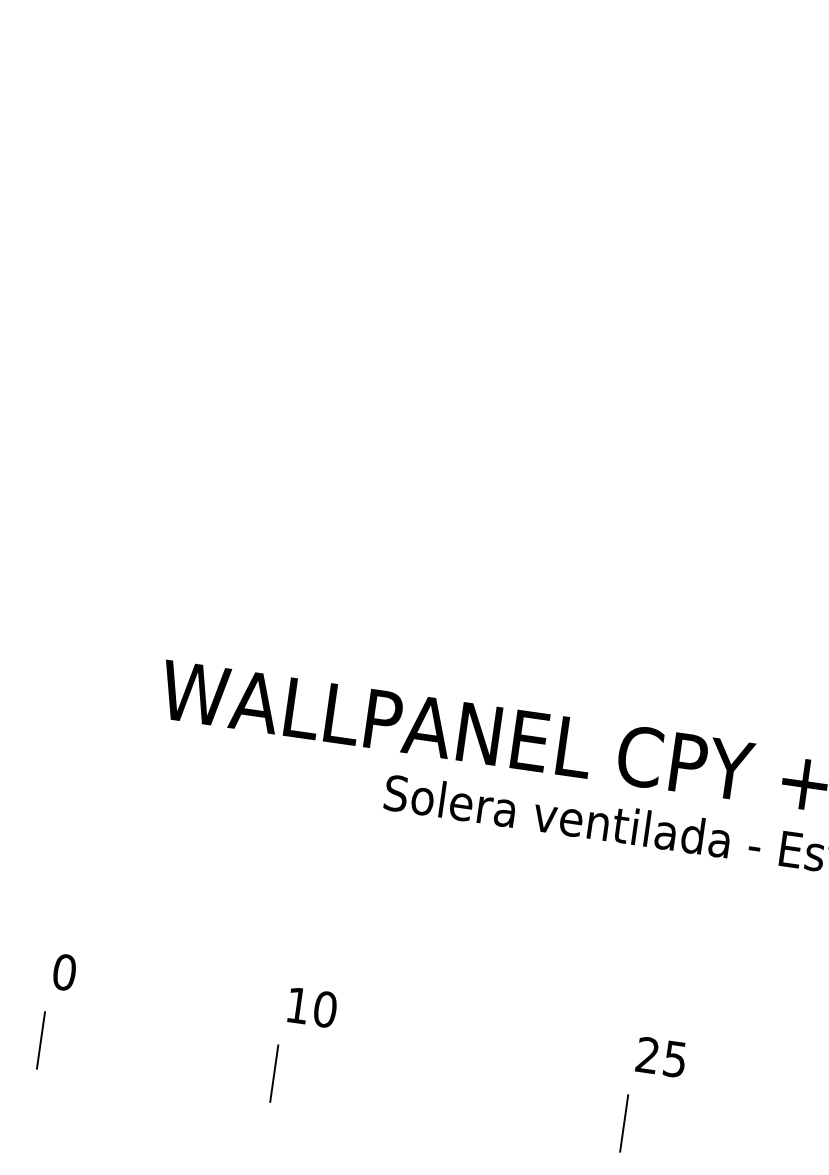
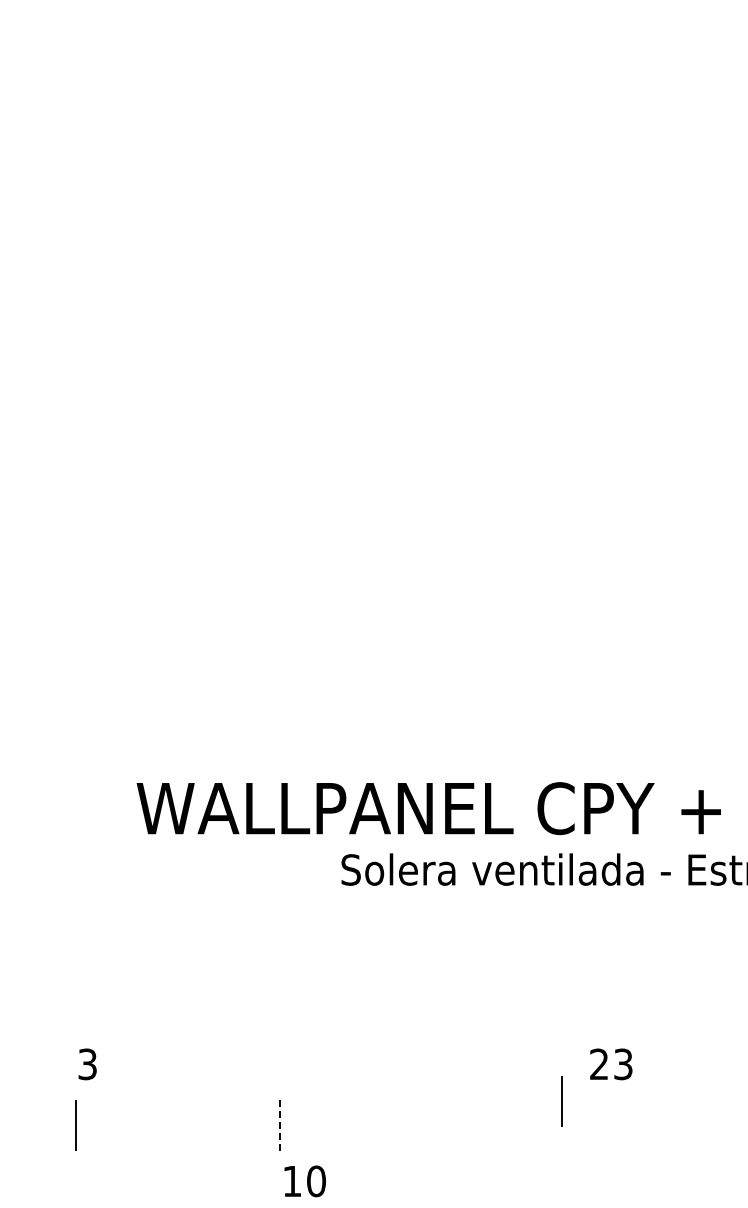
text: (64, 972) -> (87, 1064), 0 -> 3
text: (311, 1007) -> (304, 1181), moved
text: (675, 1058) -> (623, 1063), 25 -> 23
line: (274, 1073) -> (280, 1125), solid -> dashed
line: (623, 1122) -> (561, 1101), moved

